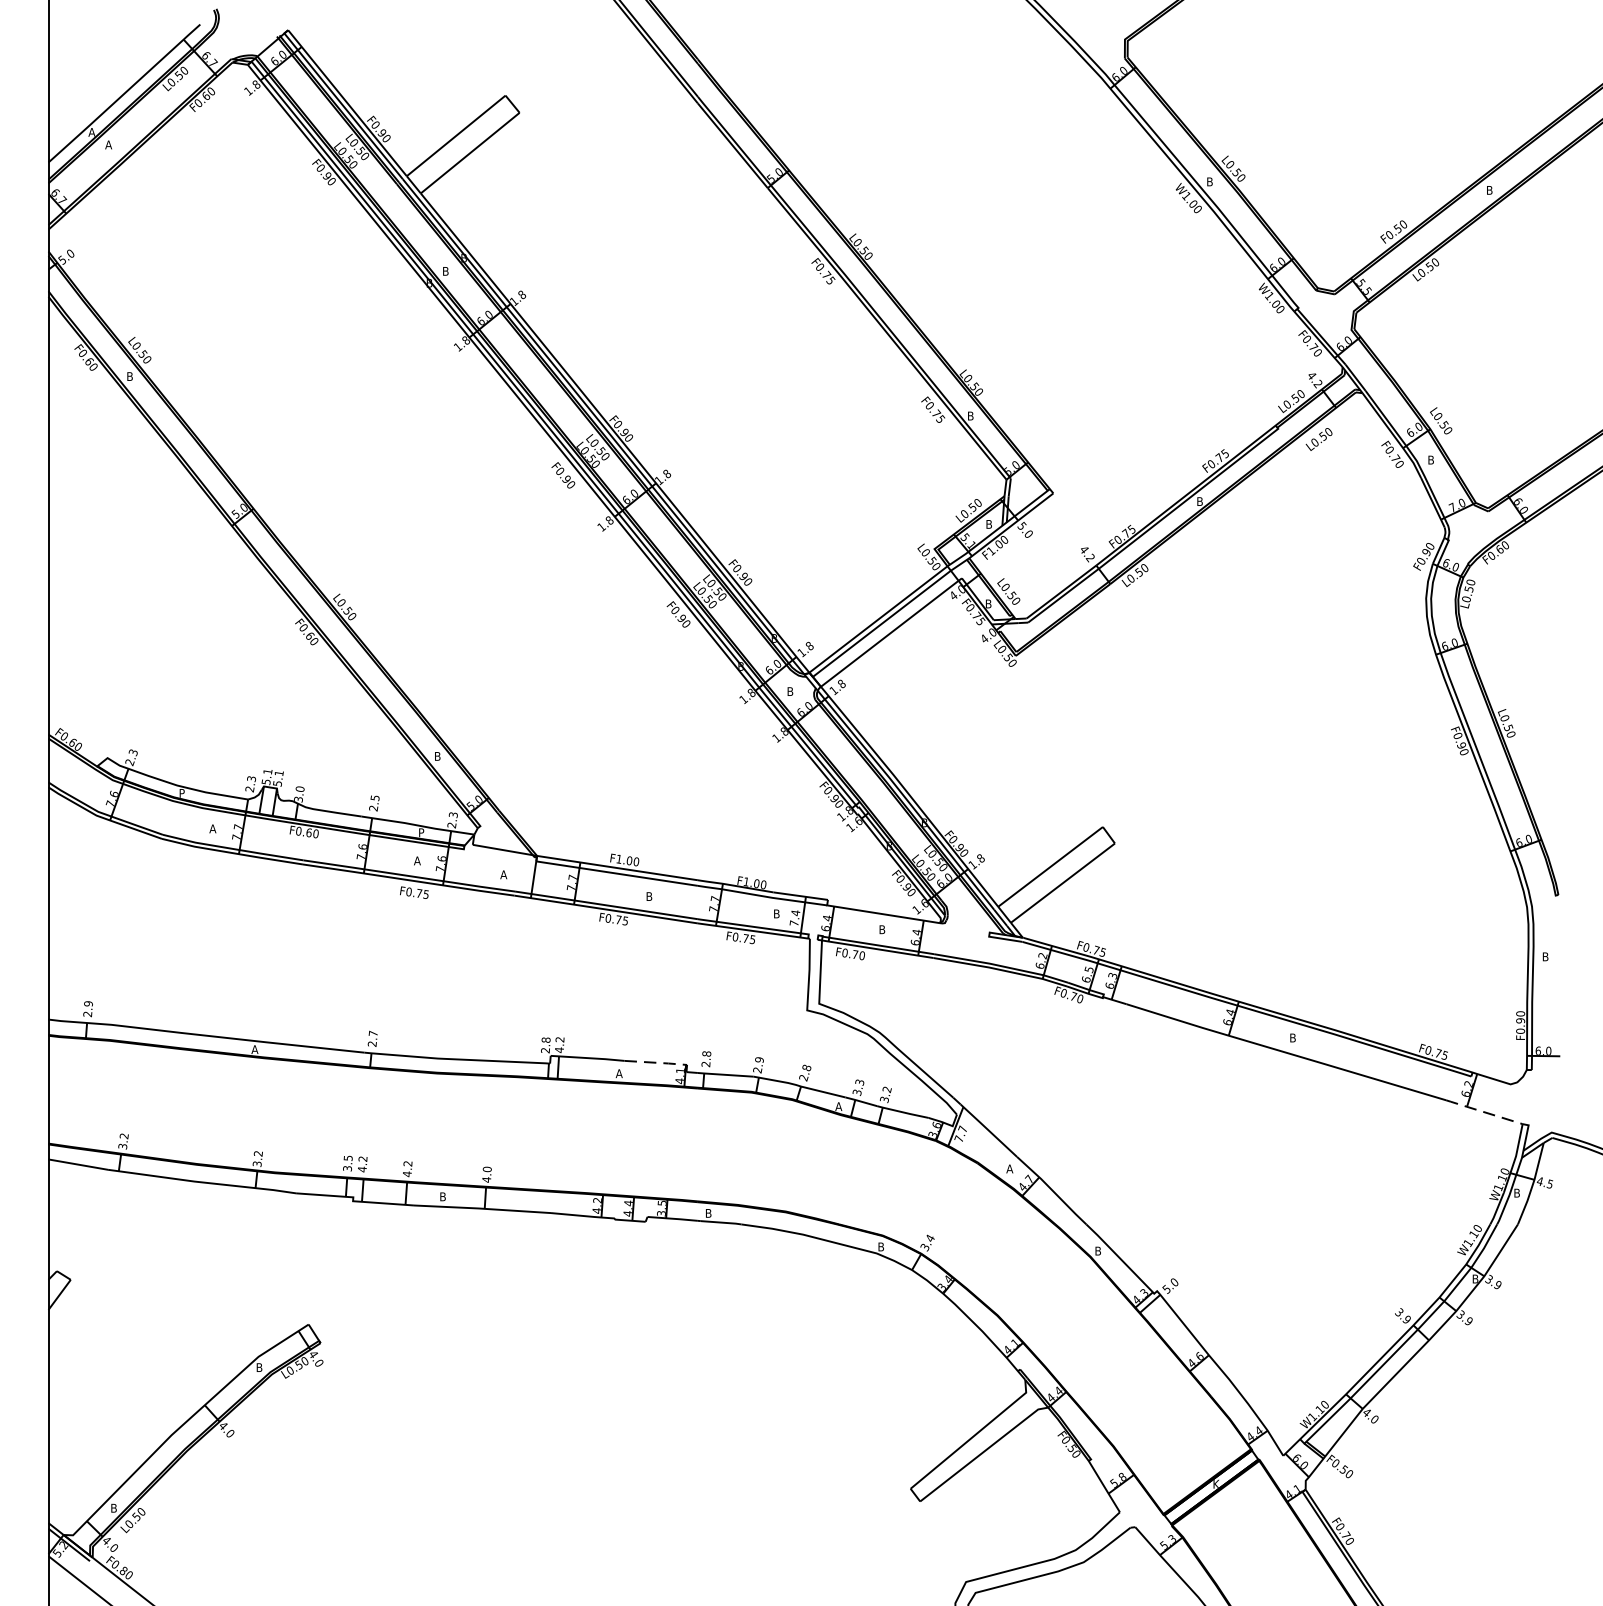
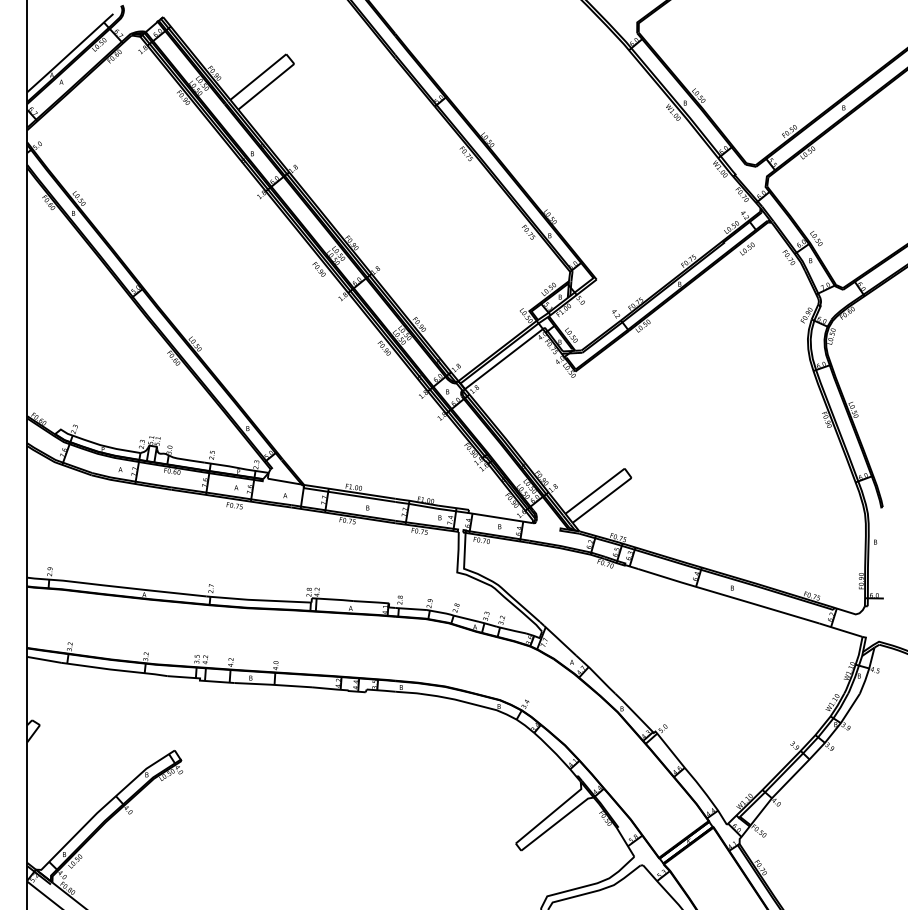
line: (657, 1063) -> (372, 602), dashed -> solid
line: (1481, 1111) -> (839, 629), dashed -> solid

